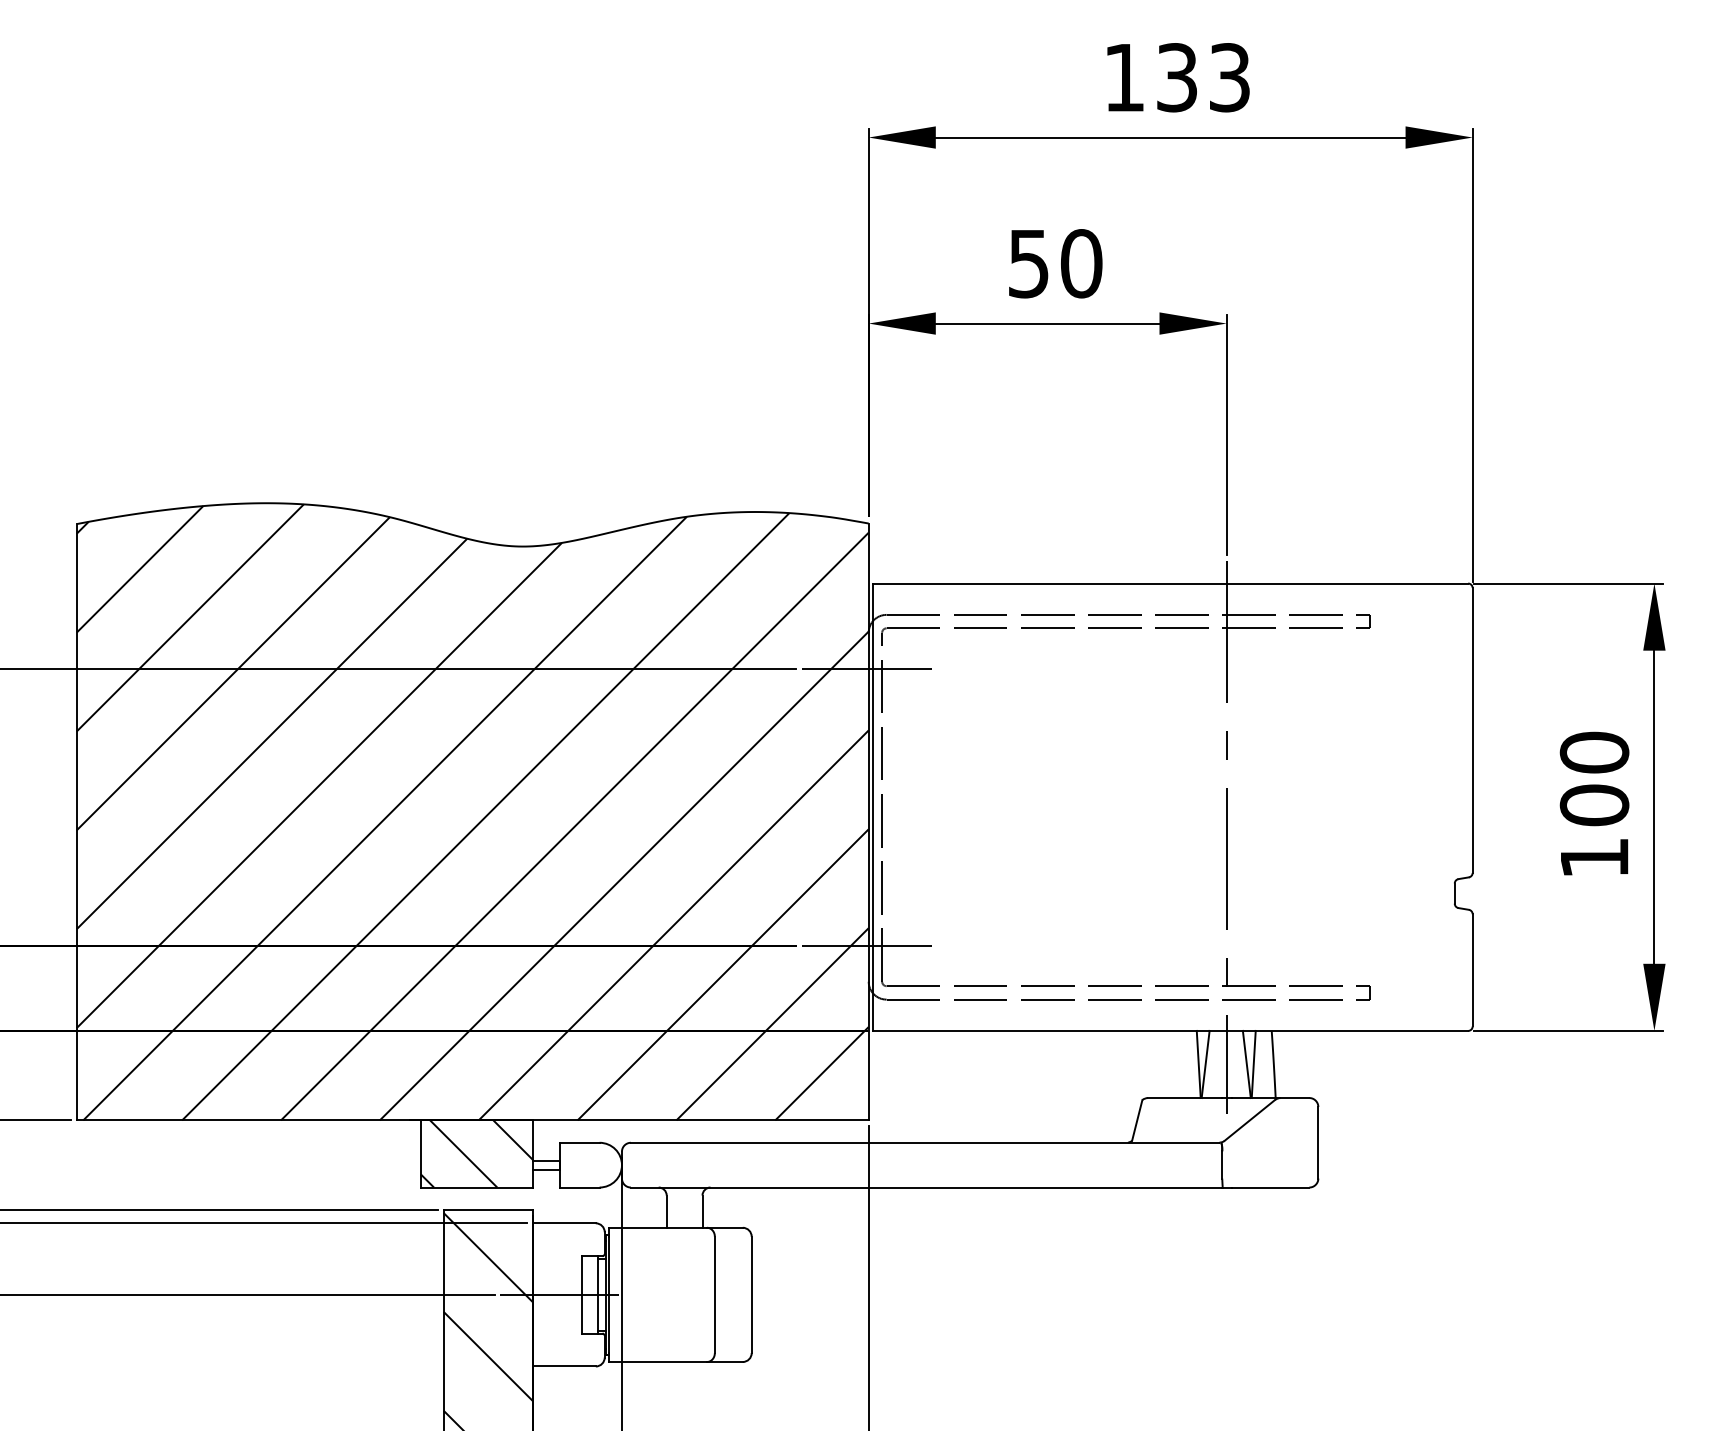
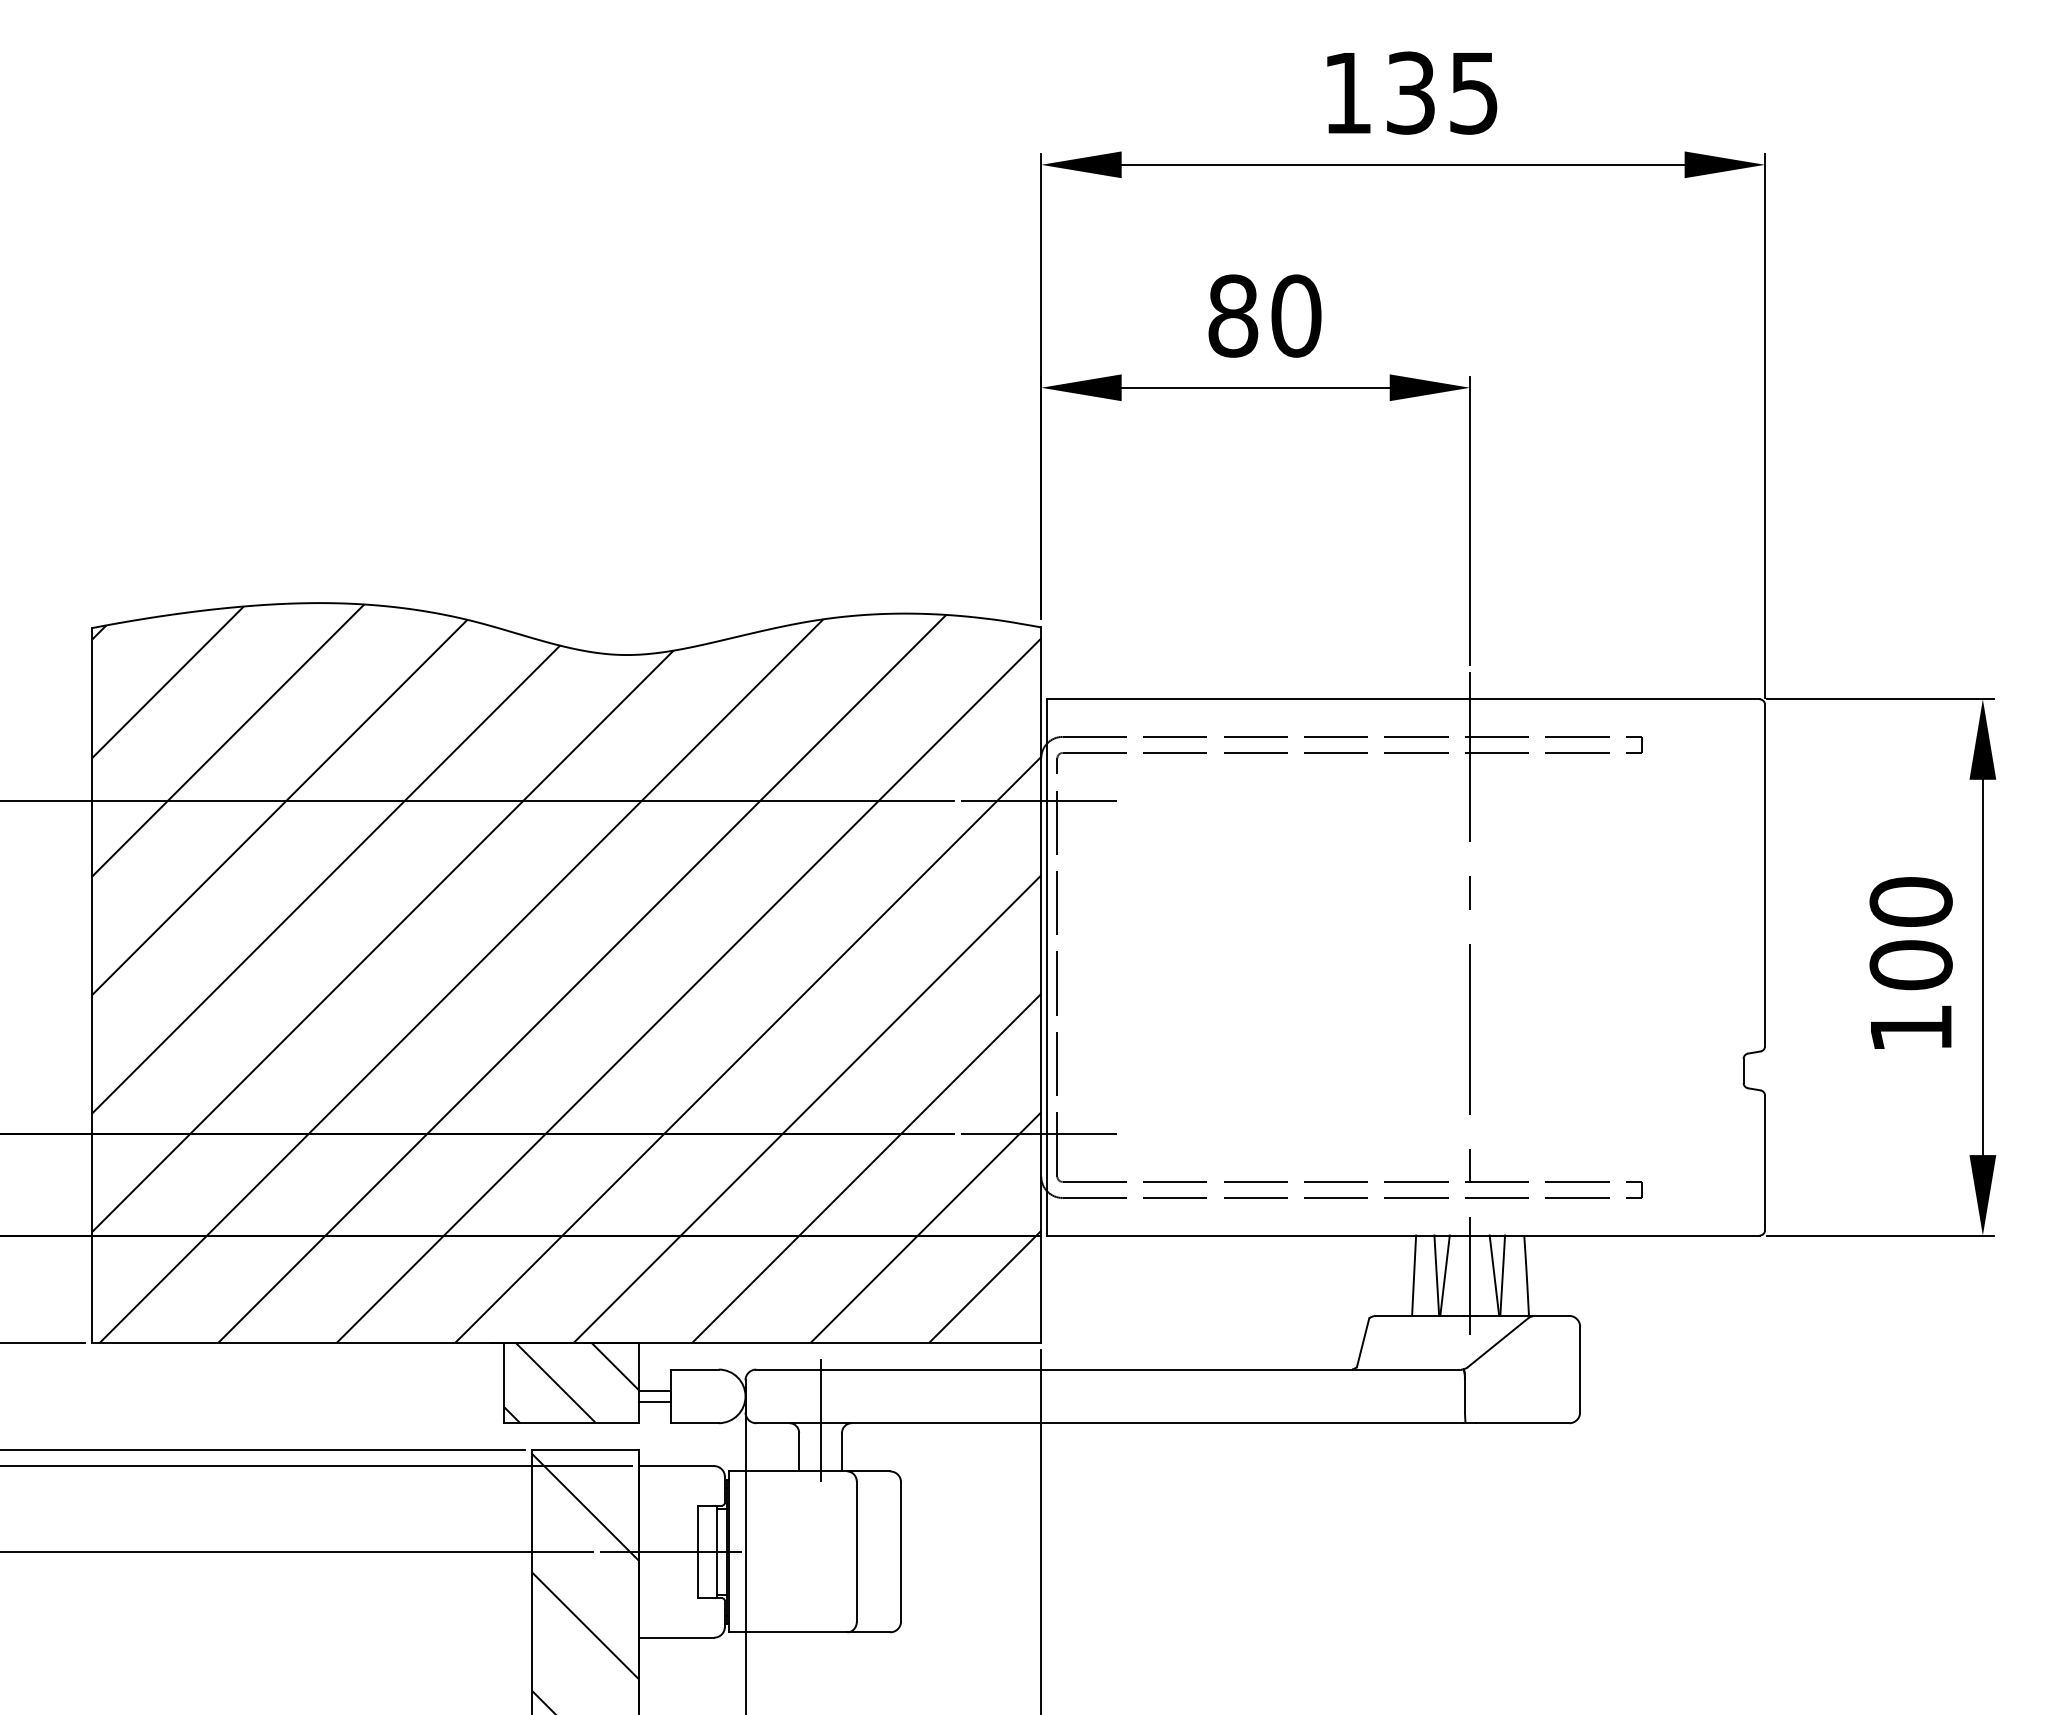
text: (1229, 77) -> (1473, 92), 133 -> 135
text: (1029, 263) -> (1233, 315), 50 -> 80
line: (1180, 1064) -> (1414, 1275), added
line: (684, 1185) -> (820, 1420), added

